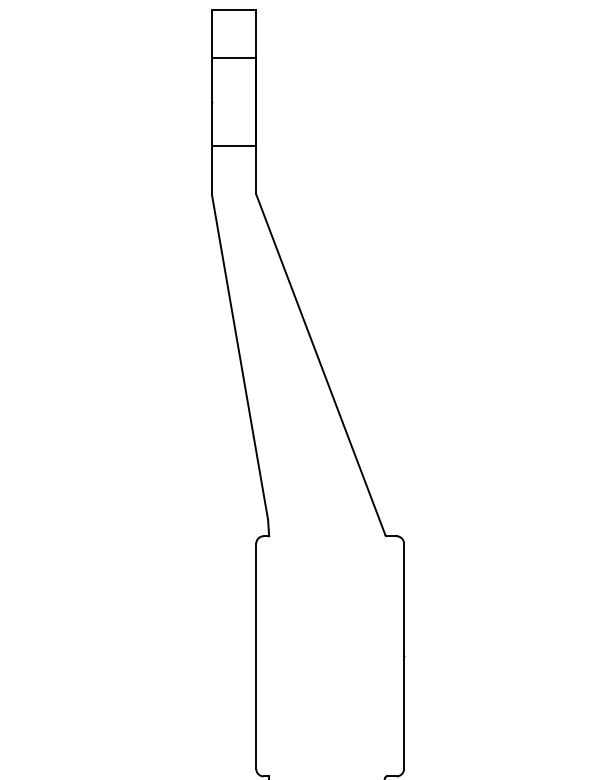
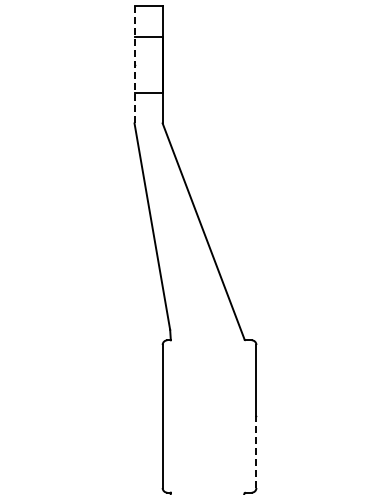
line: (211, 101) -> (134, 64), solid -> dashed
line: (404, 713) -> (256, 452), solid -> dashed

